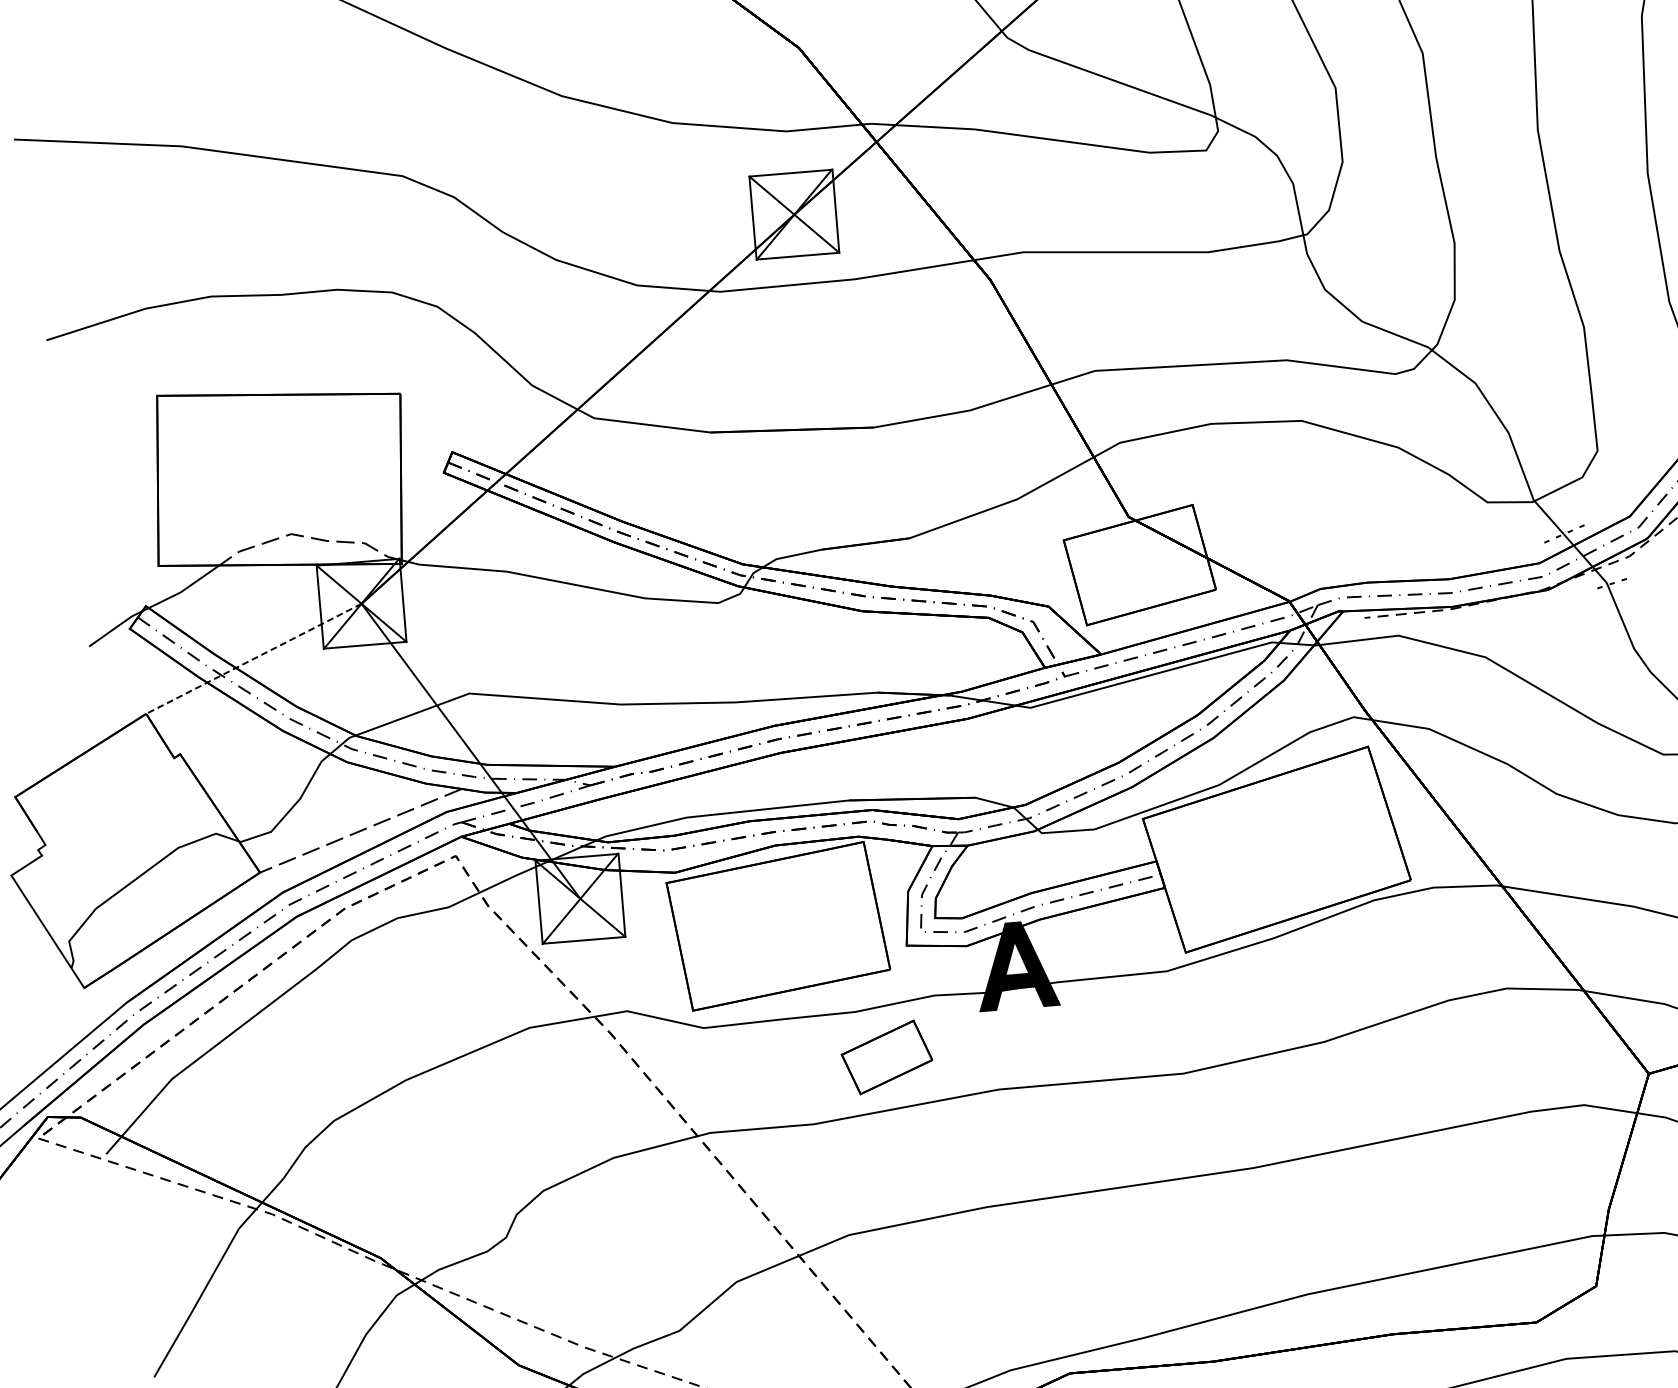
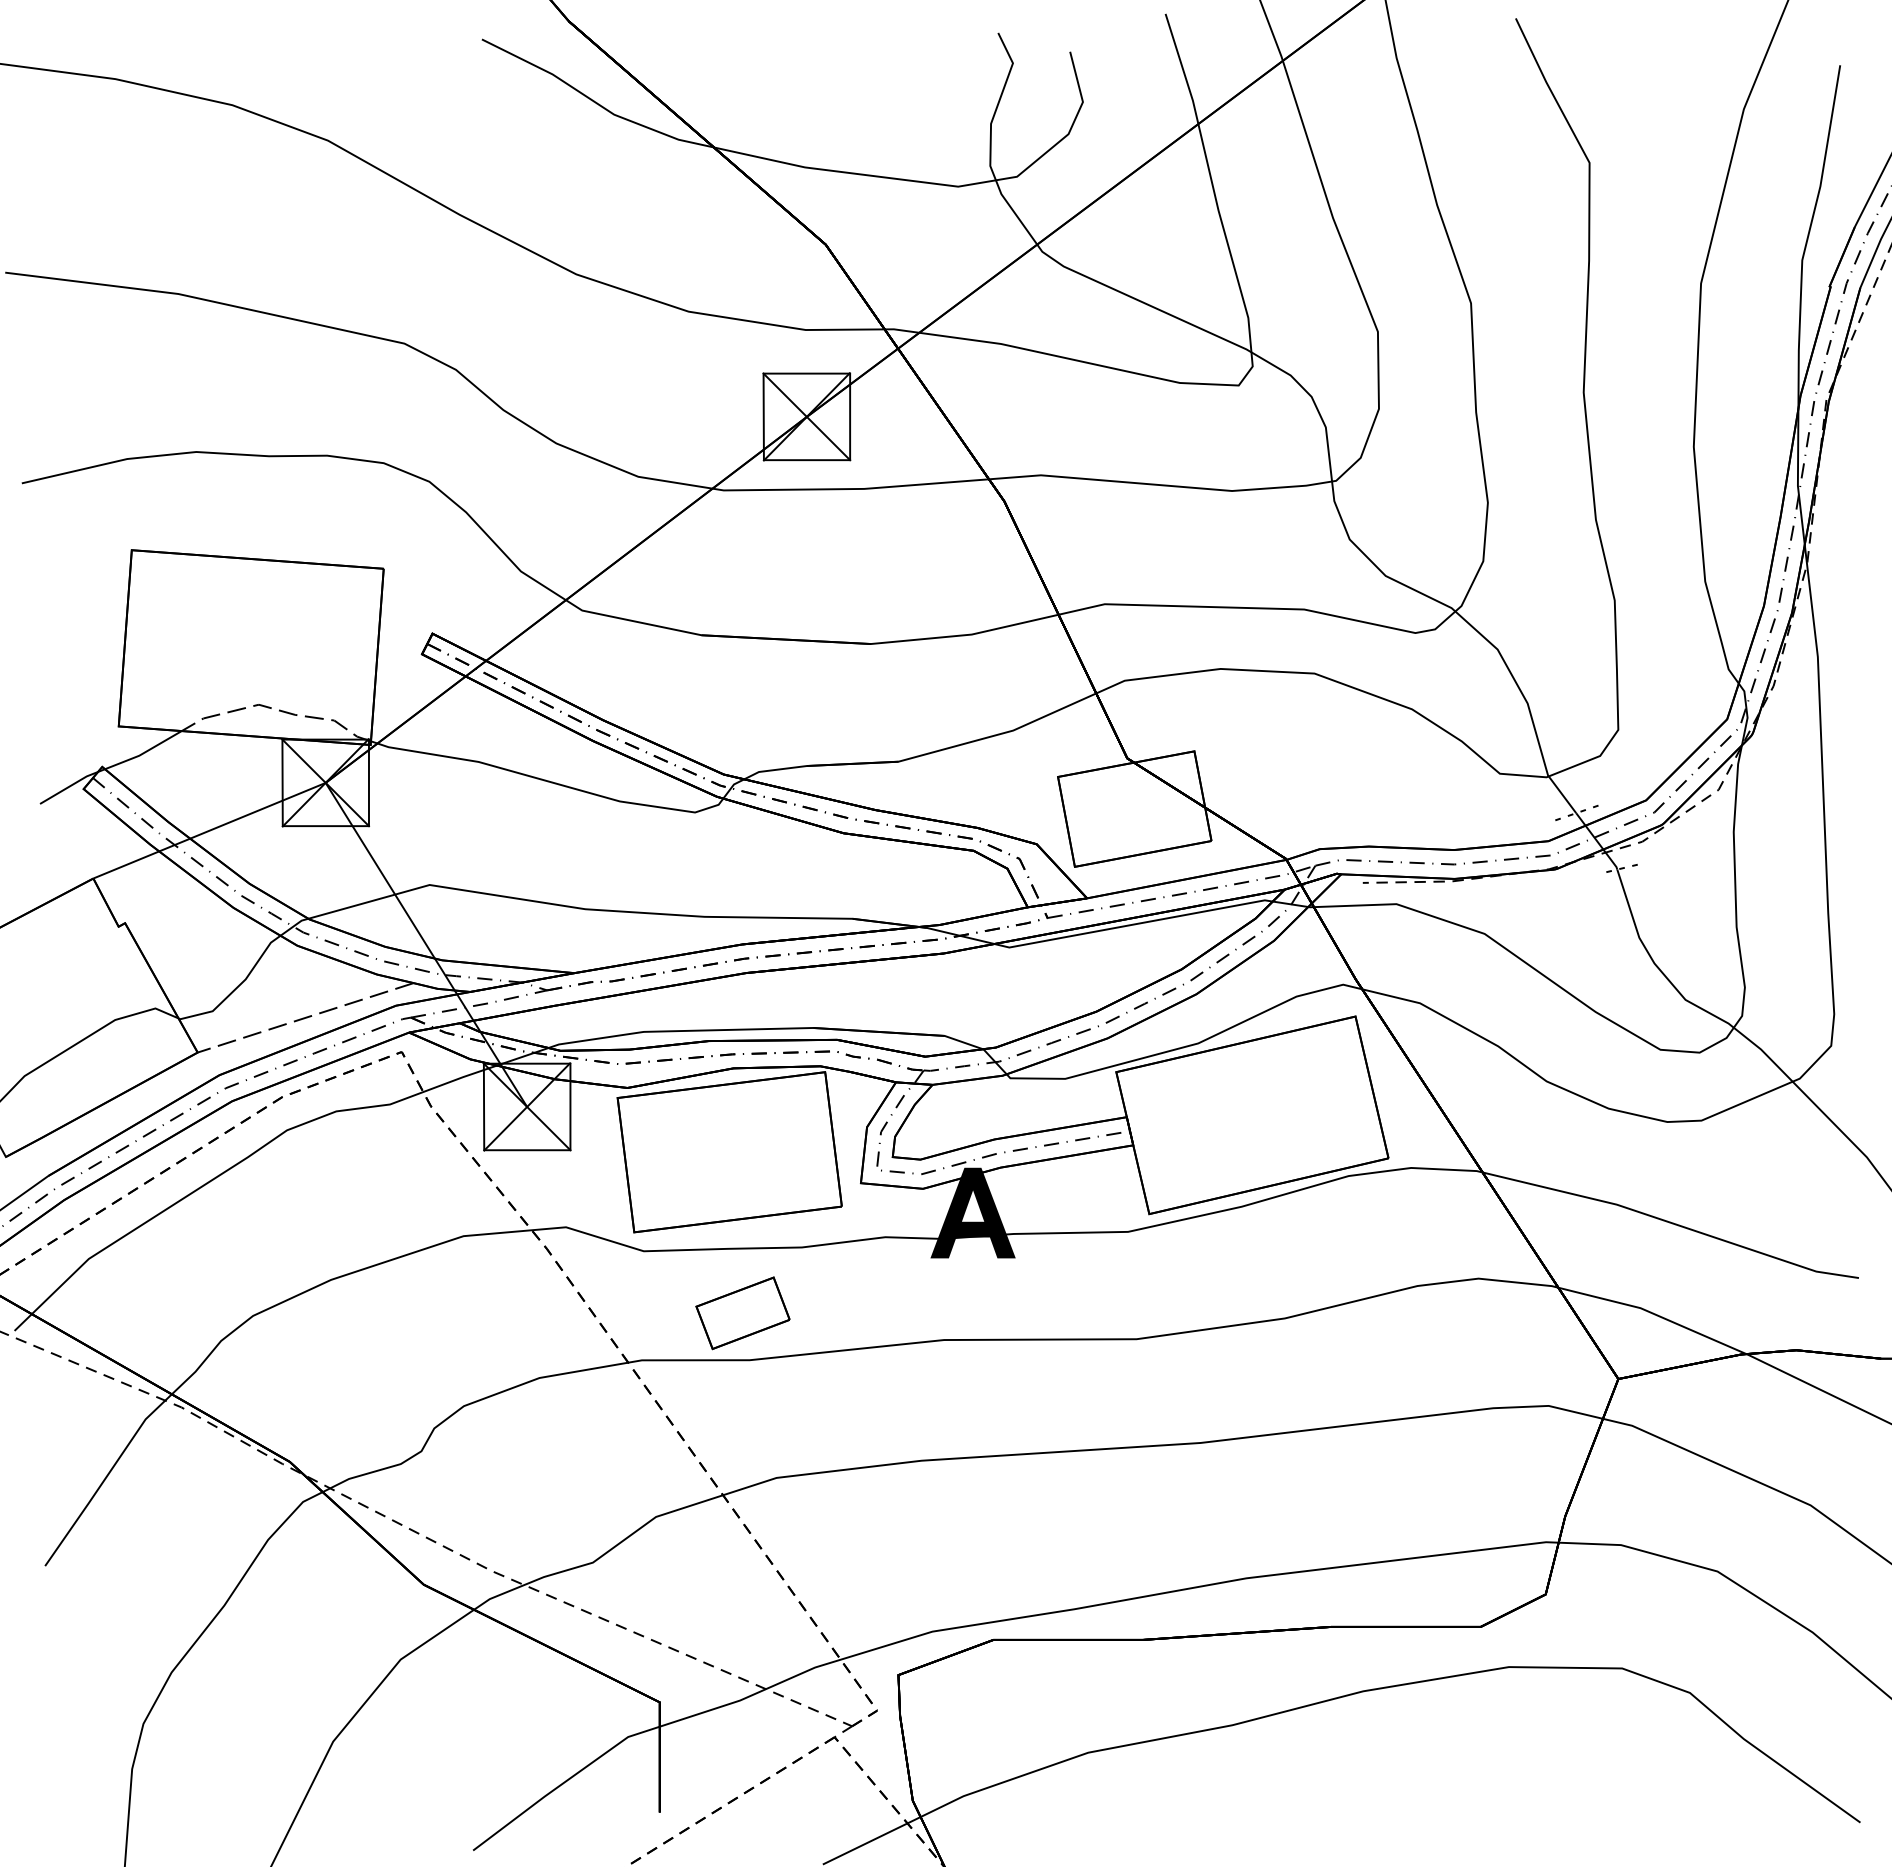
line: (253, 658) -> (209, 830), dashed -> solid
part: (886, 1057) -> (742, 1313), moved

